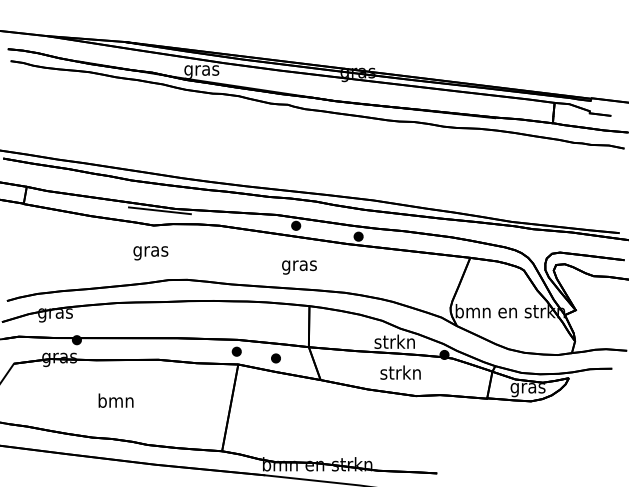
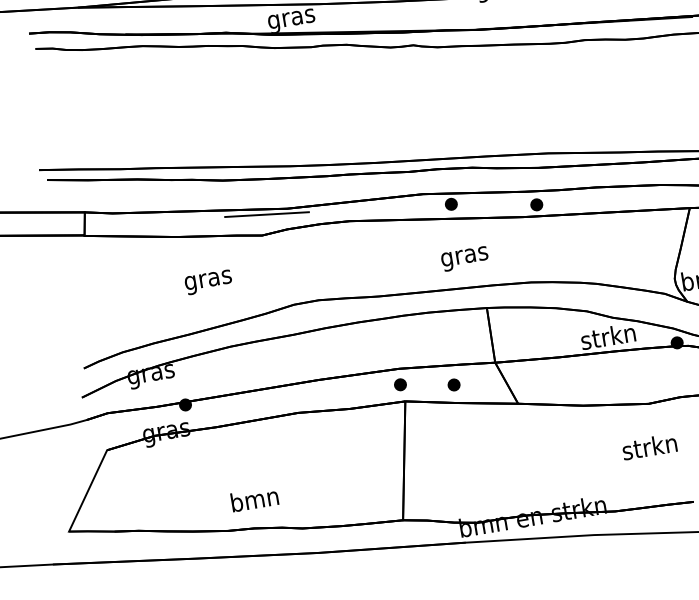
text: (150, 253) -> (208, 282), moved
text: (400, 372) -> (649, 446), moved
text: (115, 400) -> (253, 499), moved

